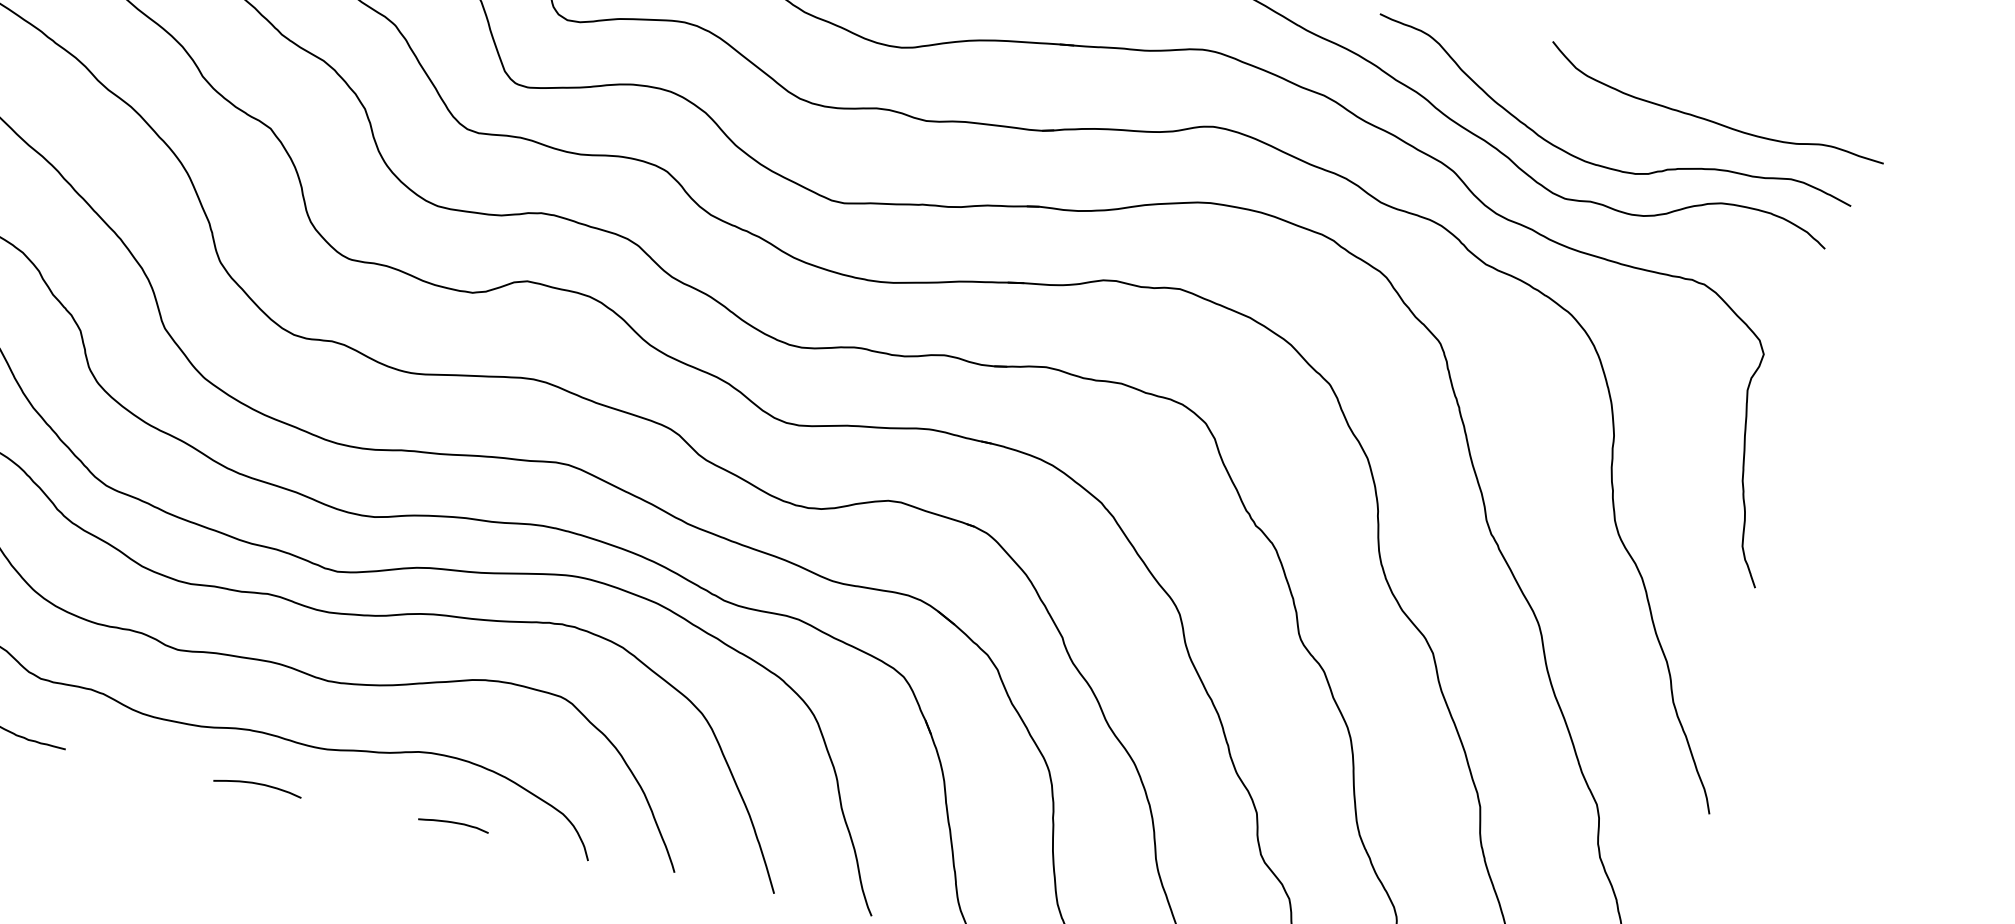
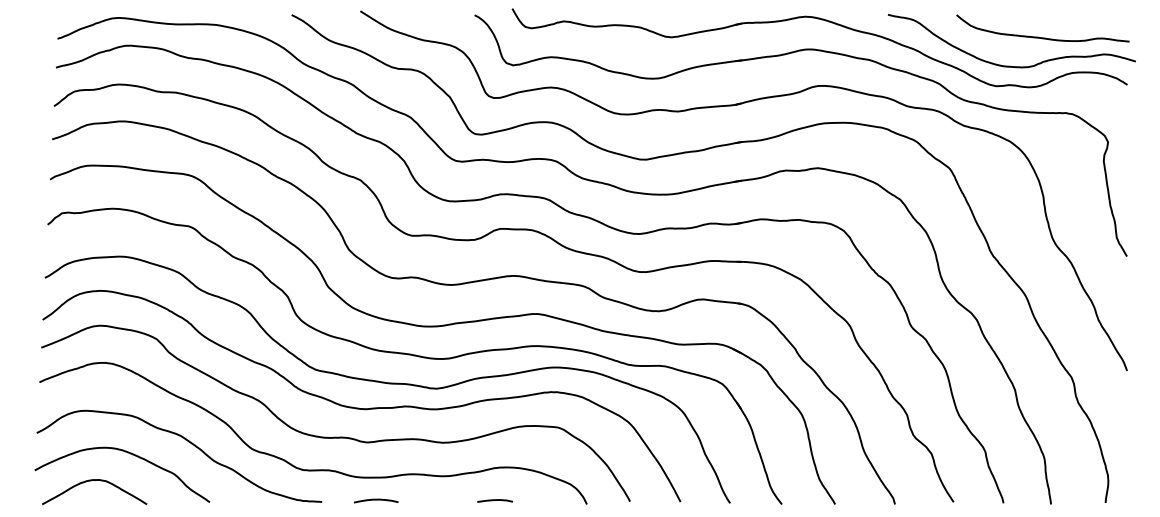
curve: (1705, 116) -> (1038, 36), moved
curve: (258, 785) -> (376, 500), moved
curve: (452, 823) -> (494, 500), moved

